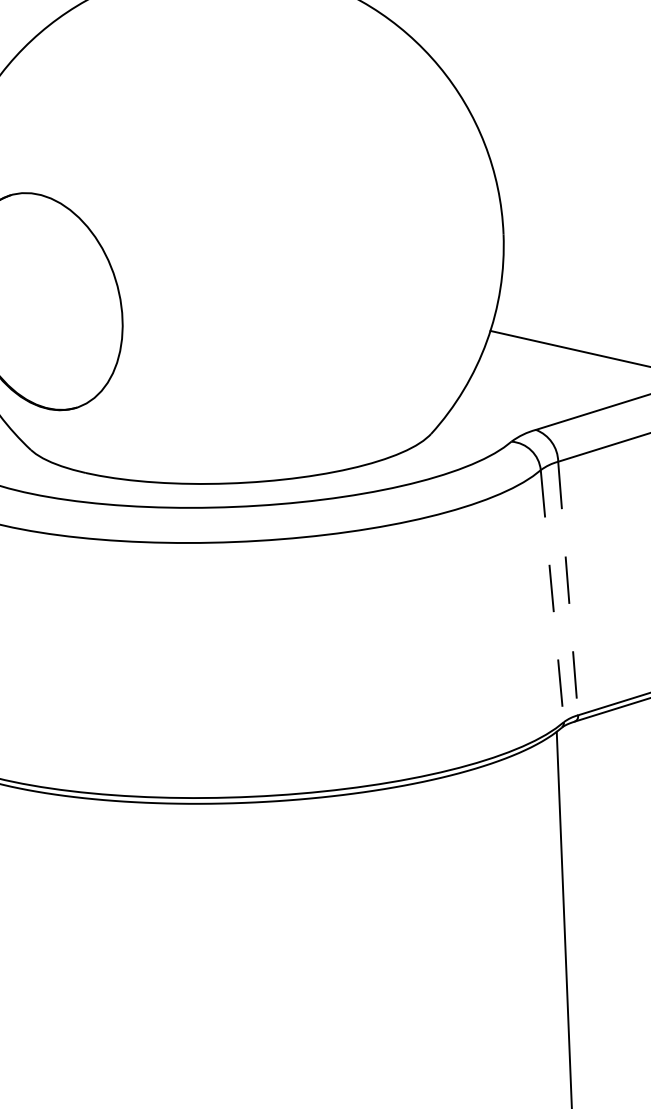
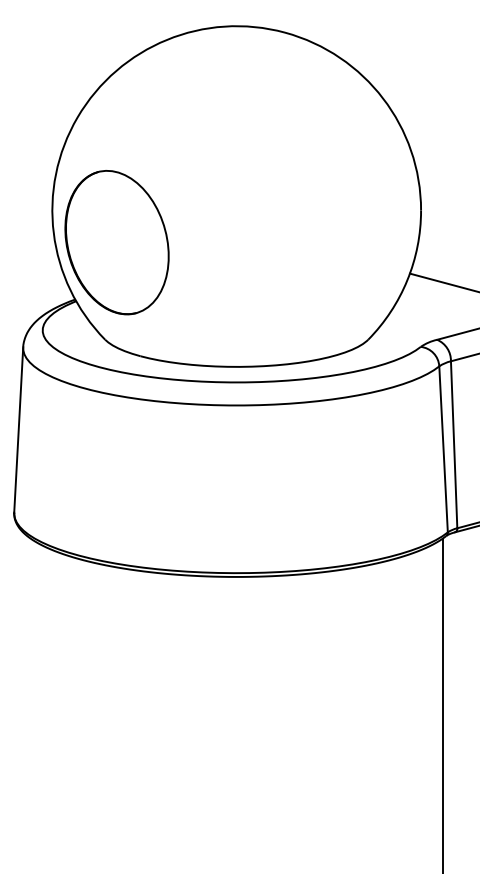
line: (568, 588) -> (454, 444), dashed -> solid
line: (552, 596) -> (443, 449), dashed -> solid

